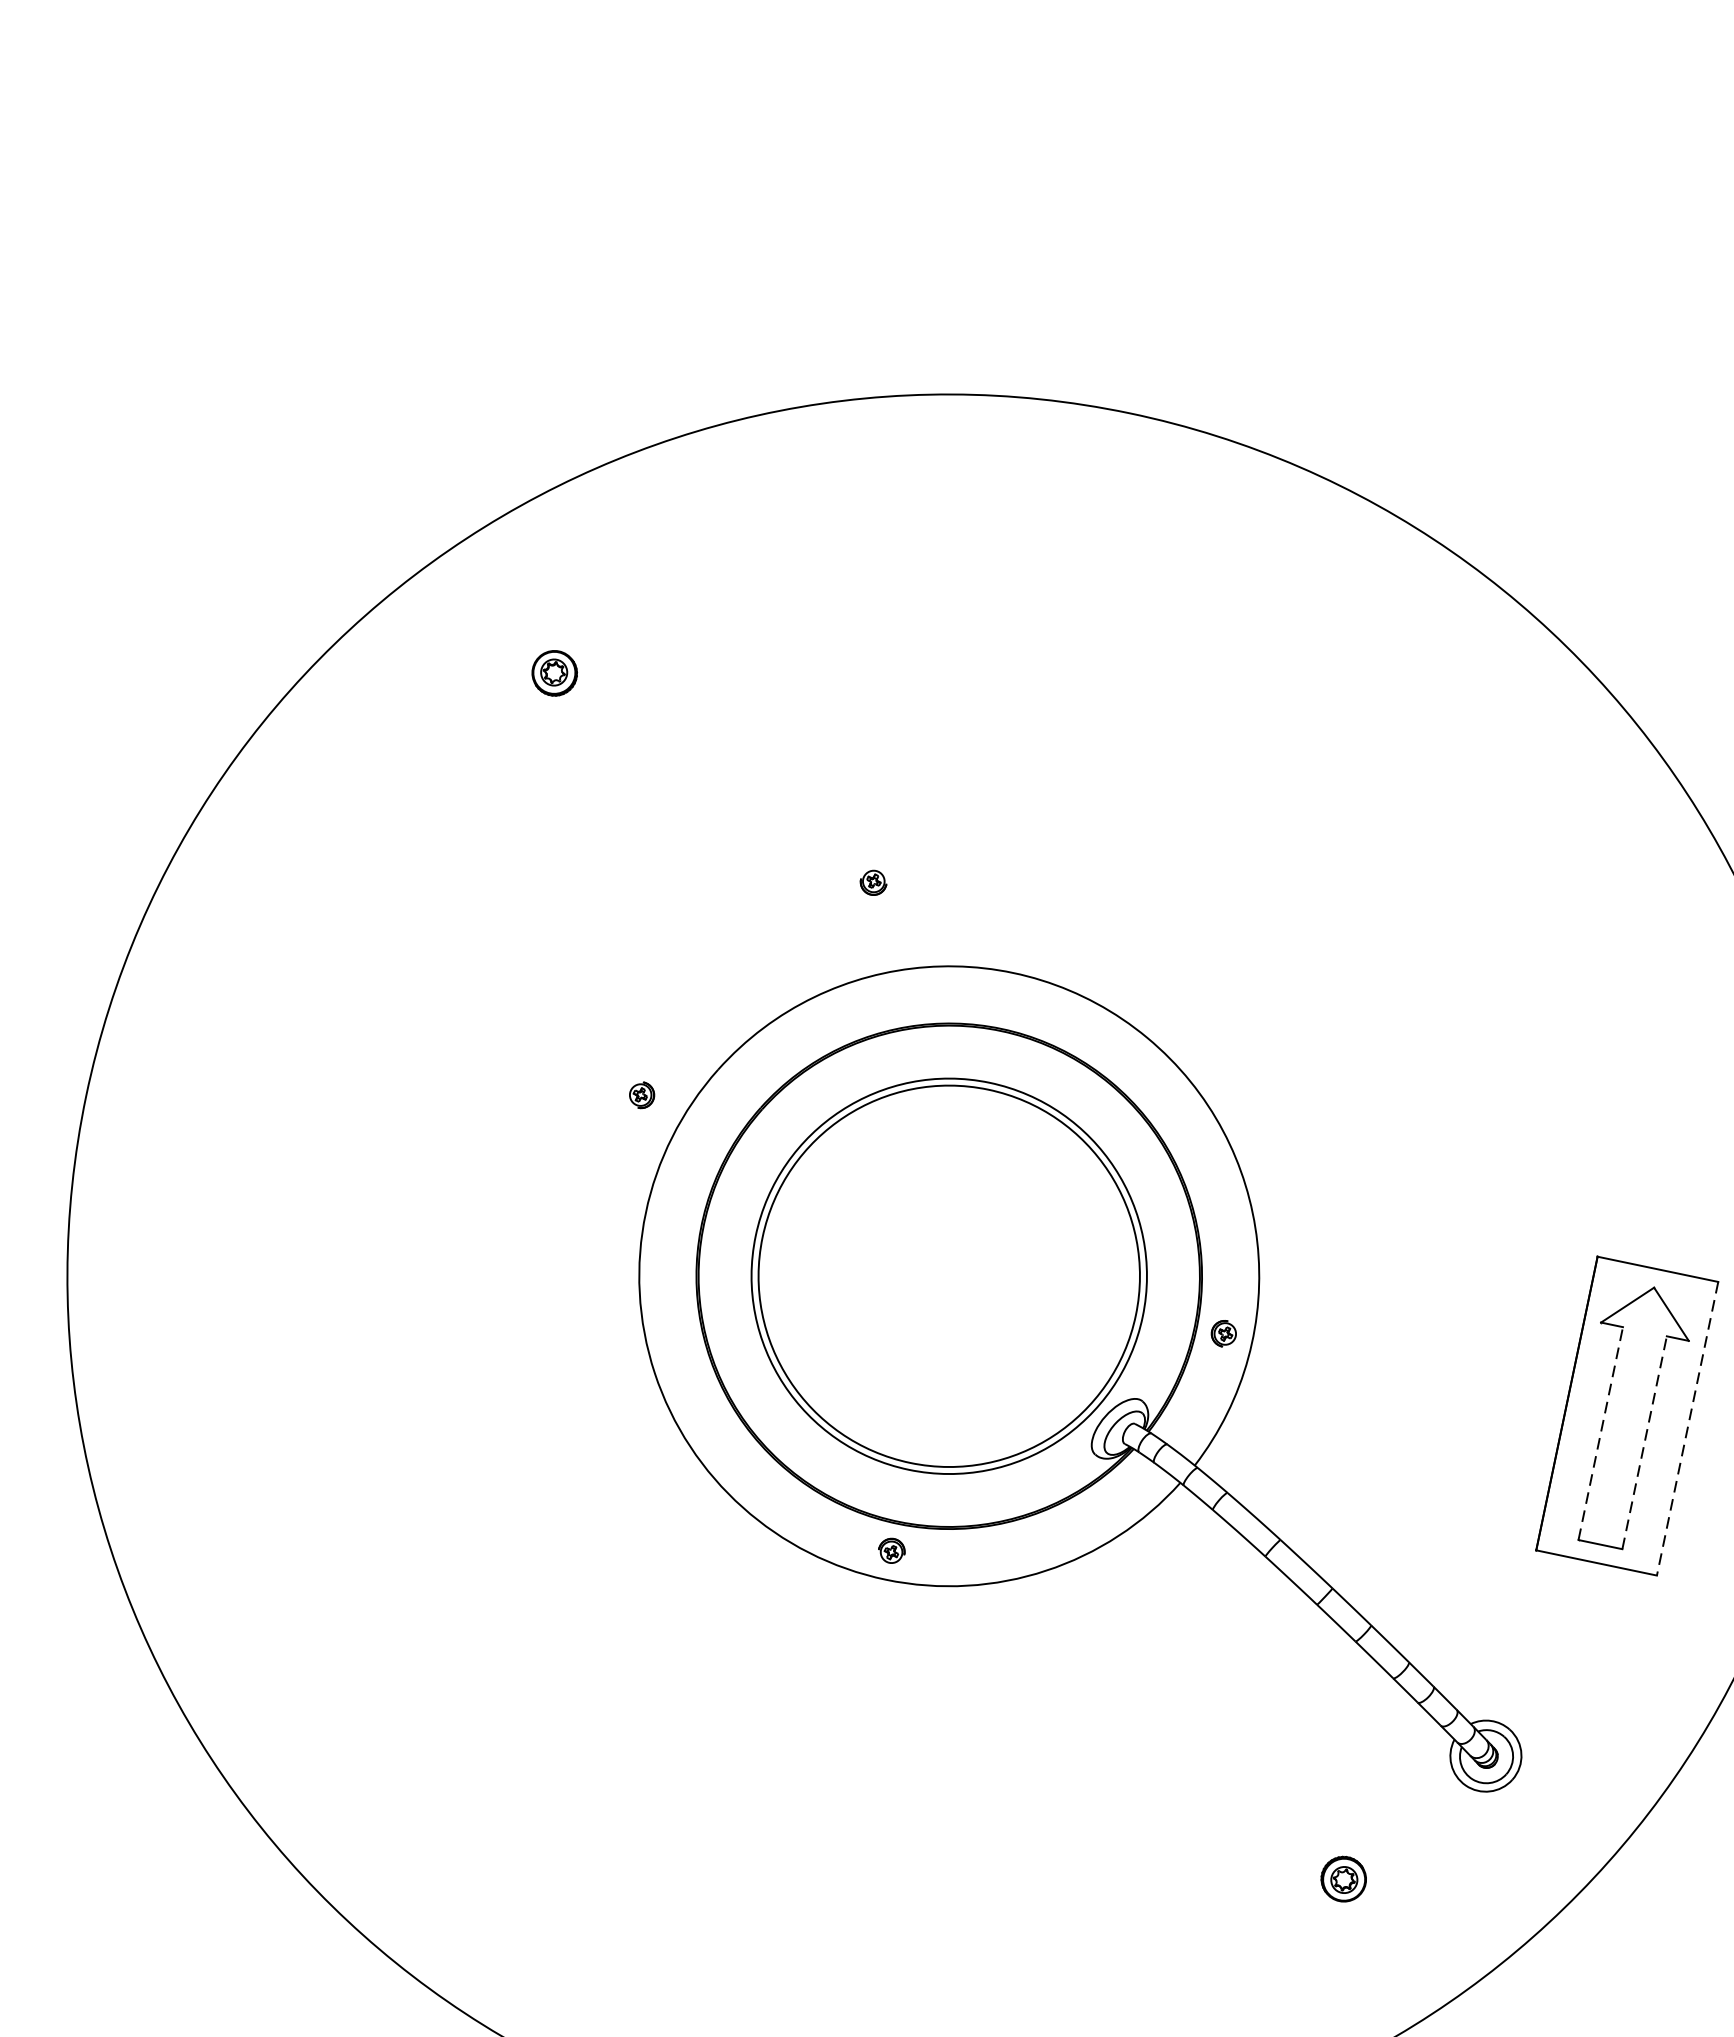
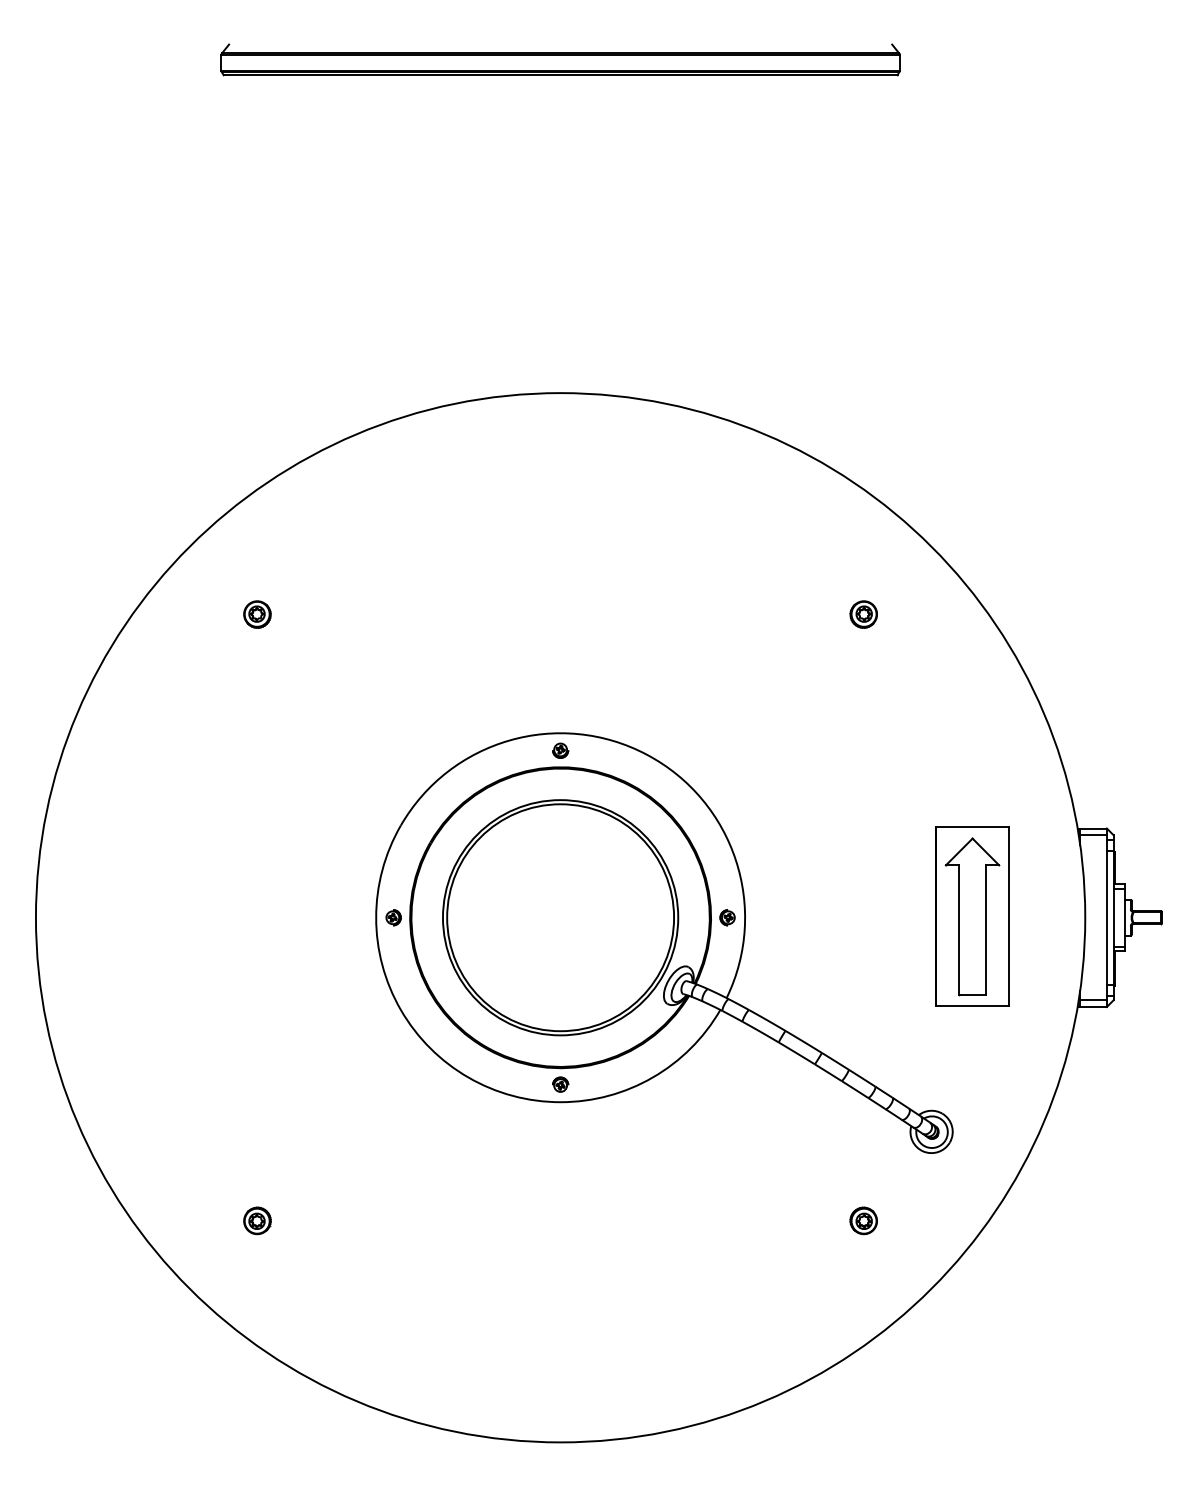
part: (1551, 881) -> (863, 614), added
part: (873, 882) -> (560, 750), moved
part: (641, 1094) -> (393, 917), moved
line: (1687, 1430) -> (1009, 917), dashed -> solid
line: (1601, 1434) -> (959, 930), dashed -> solid
line: (1643, 1443) -> (985, 930), dashed -> solid
part: (346, 1670) -> (257, 1220), added

